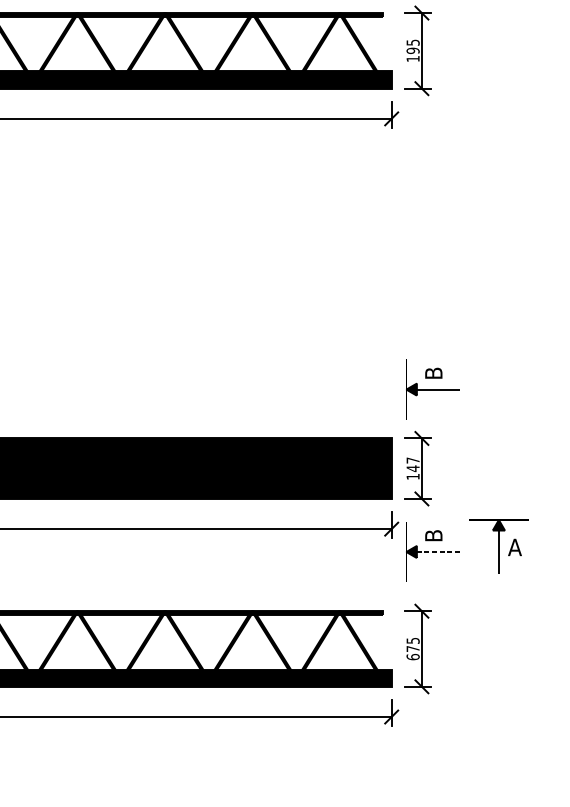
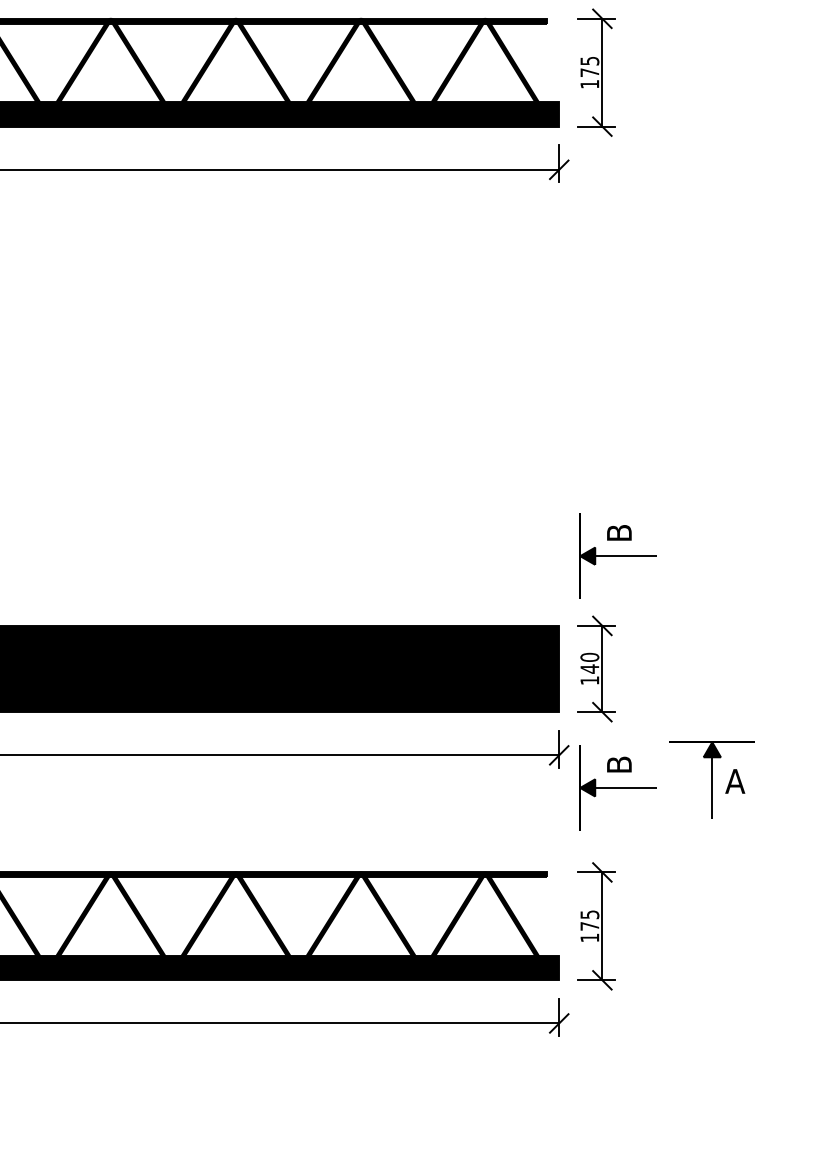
text: (412, 50) -> (589, 72), 195 -> 175
text: (412, 459) -> (589, 656), 147 -> 140
line: (438, 551) -> (626, 787), dashed -> solid
text: (412, 656) -> (589, 937), 675 -> 175

